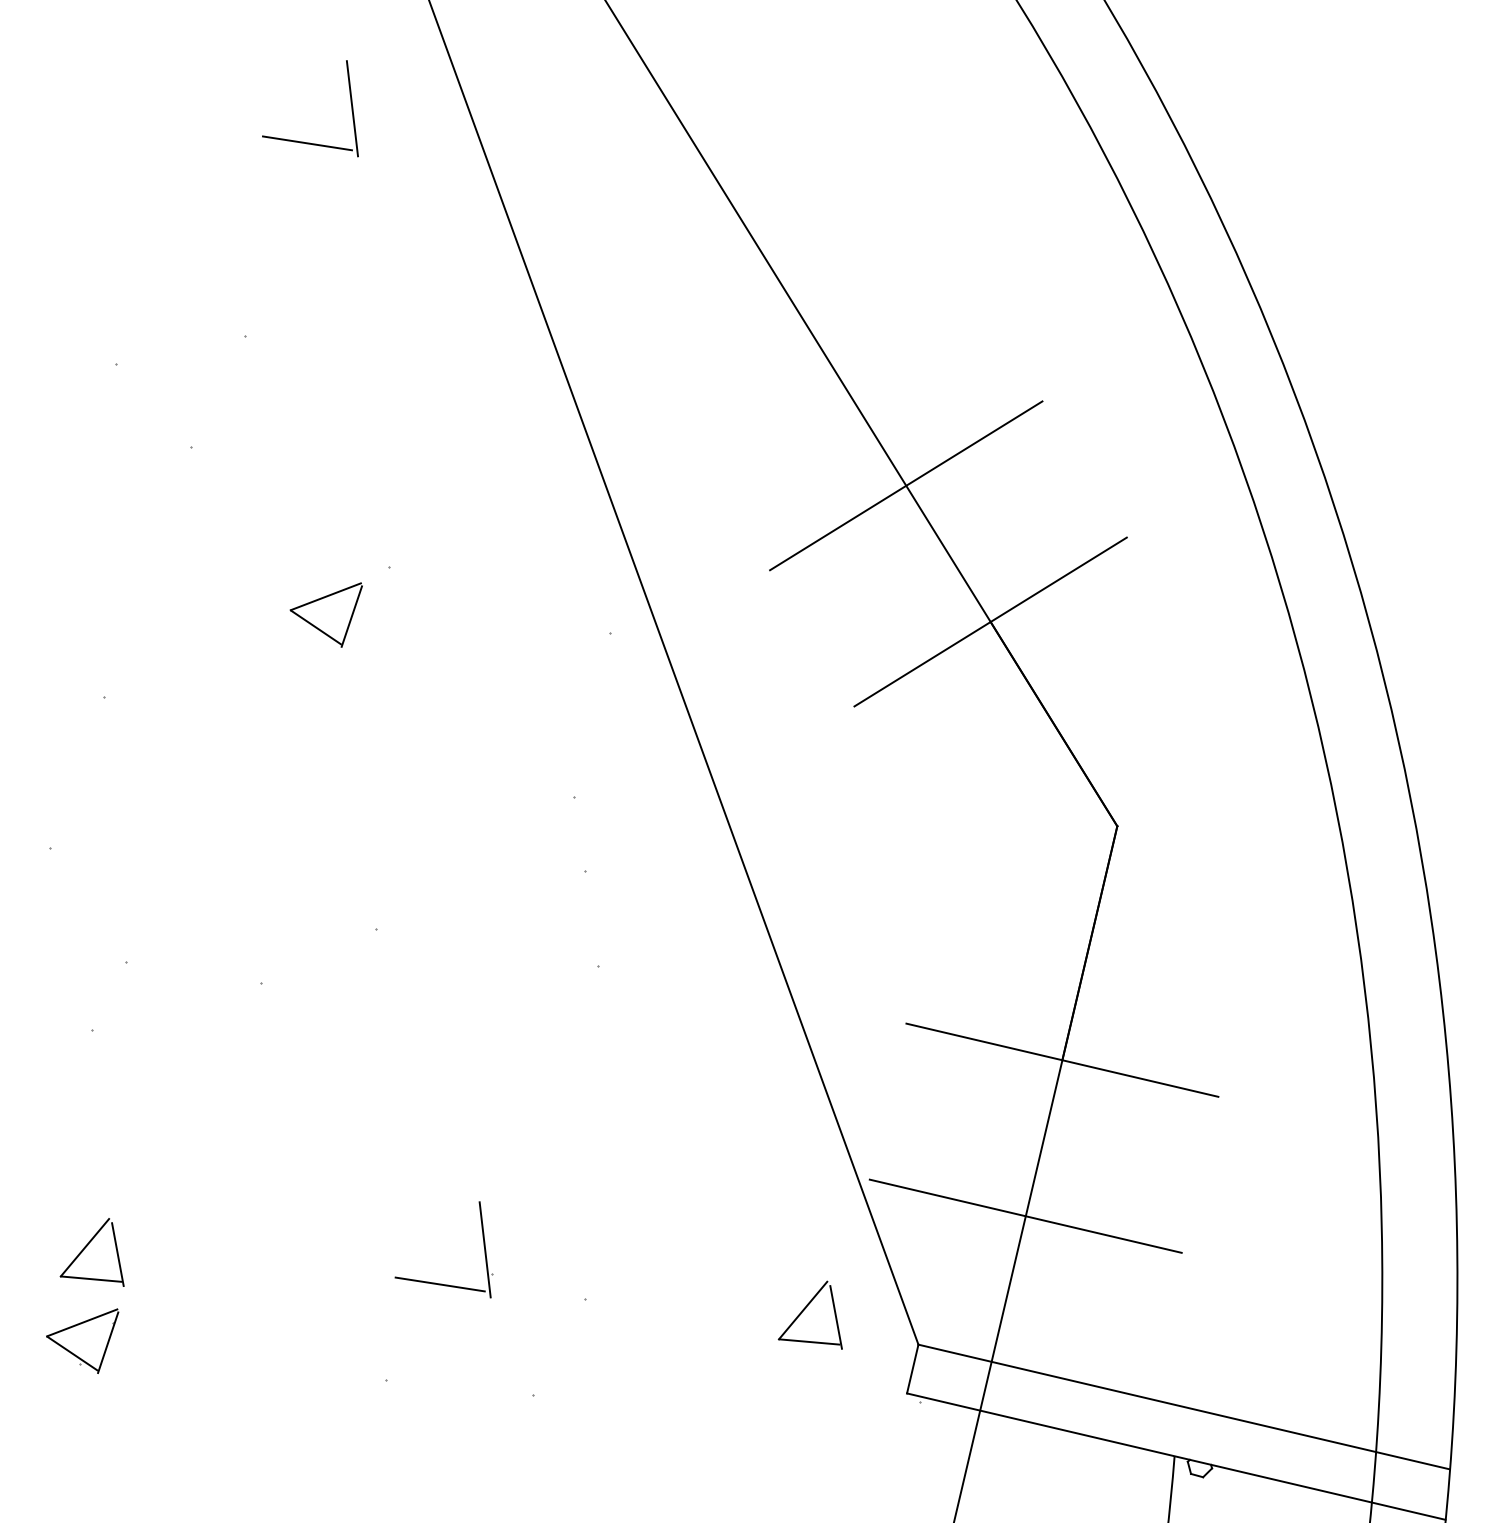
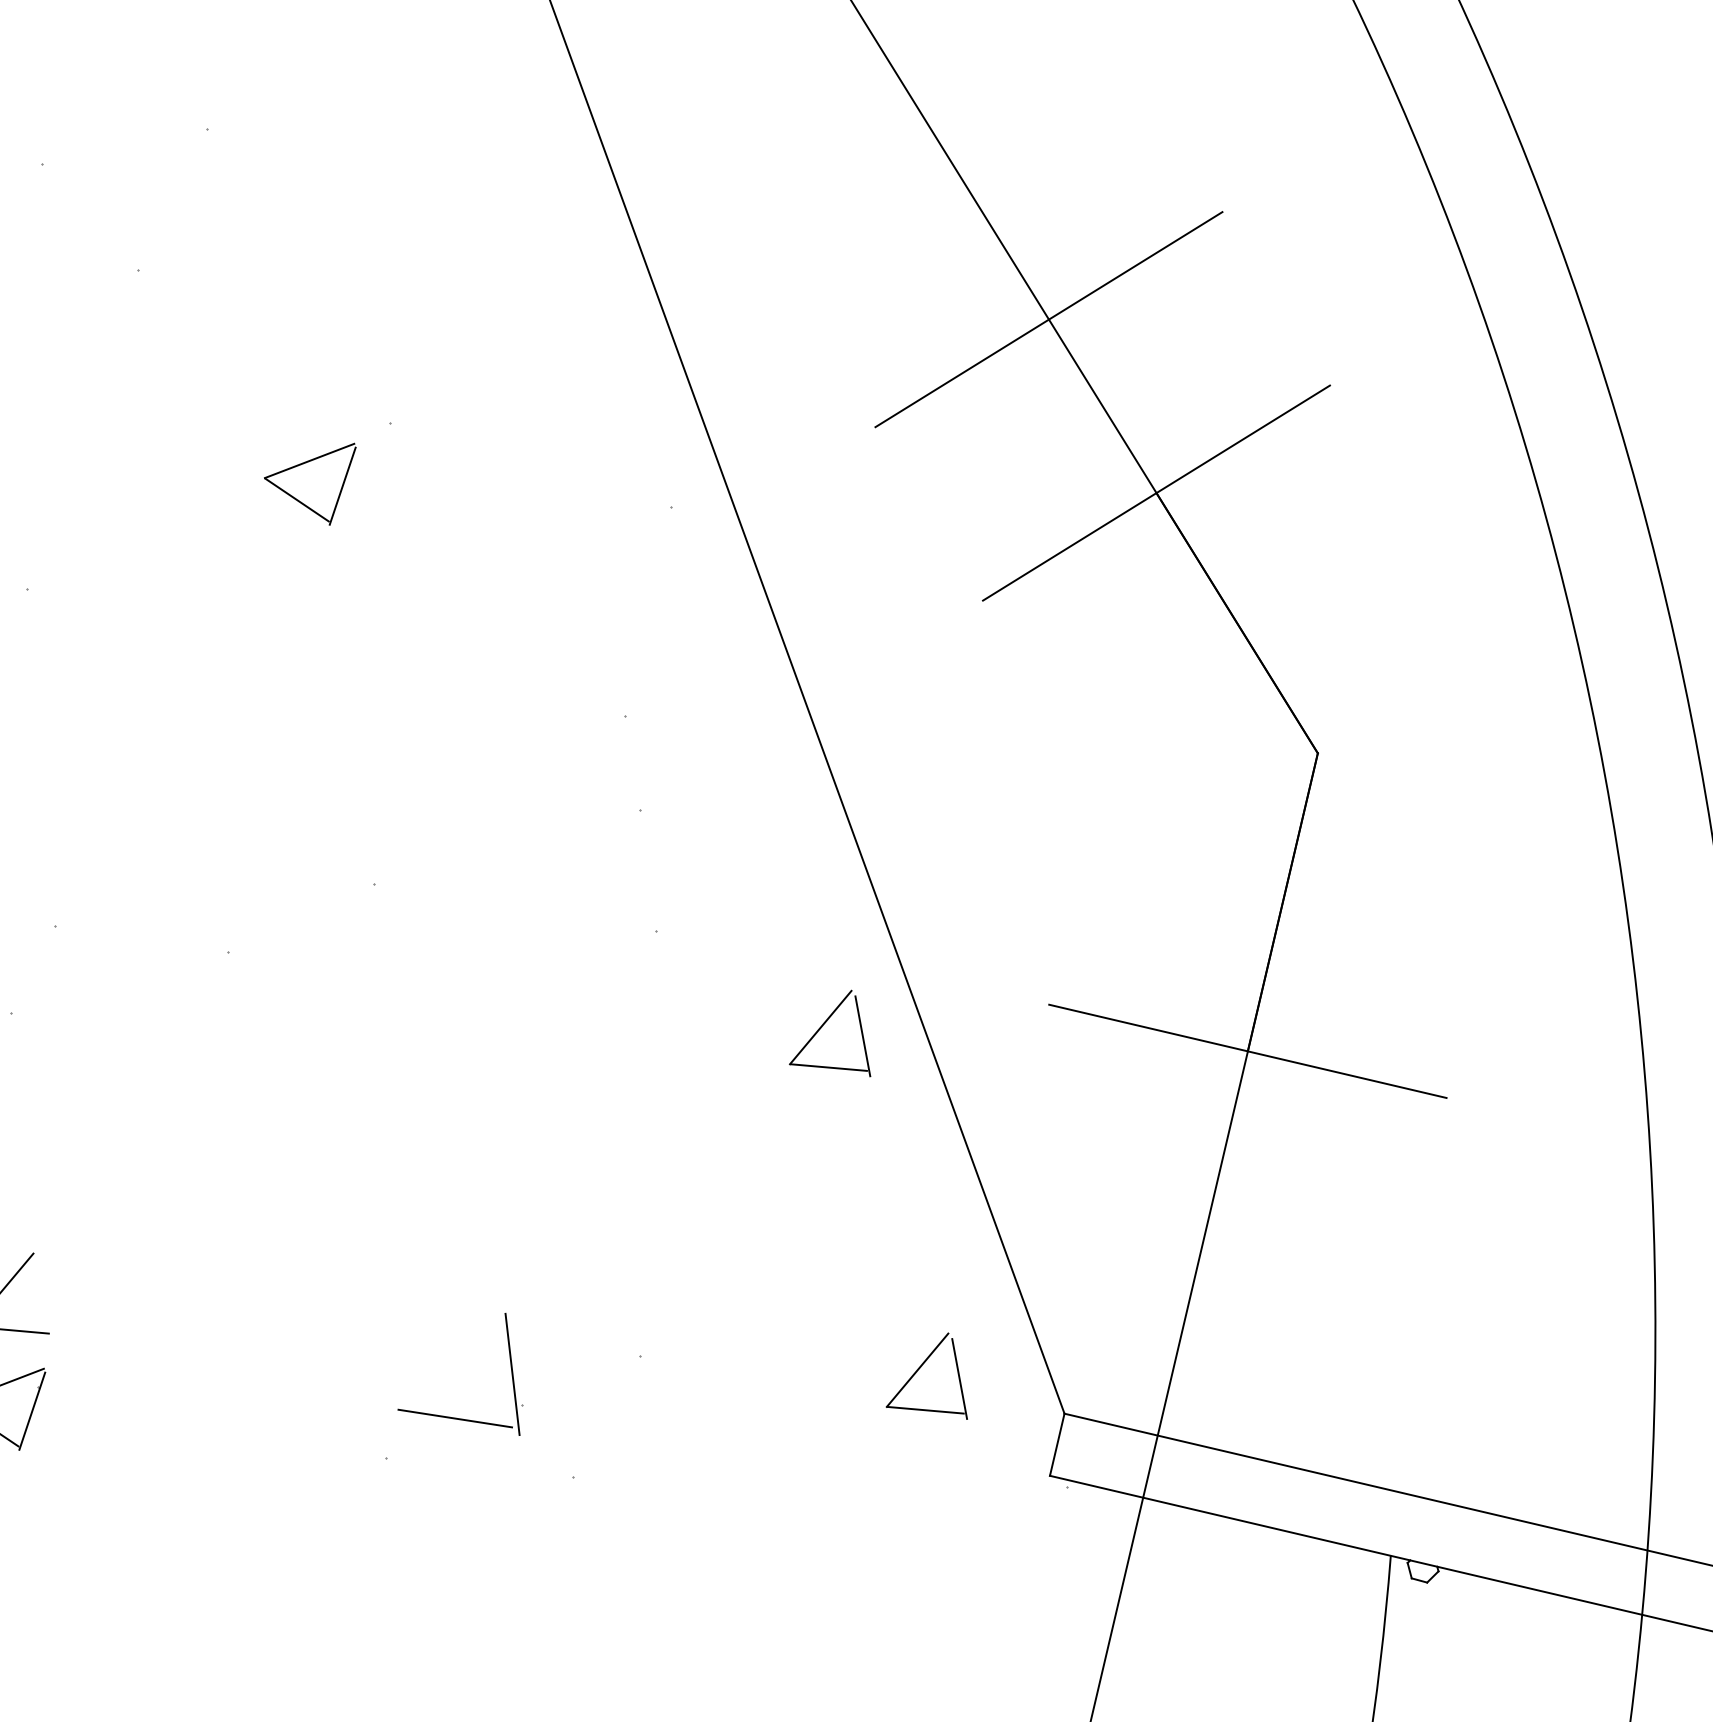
part: (729, 1040) -> (823, 1026), added
line: (1025, 1215) -> (1200, 1249), removed
line: (117, 1254) -> (44, 1298), removed
part: (435, 1282) -> (449, 1416), moved

